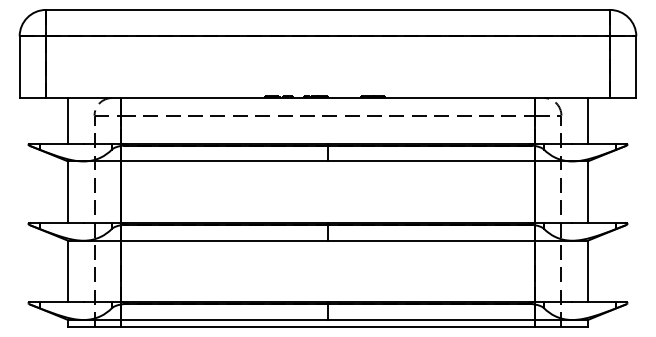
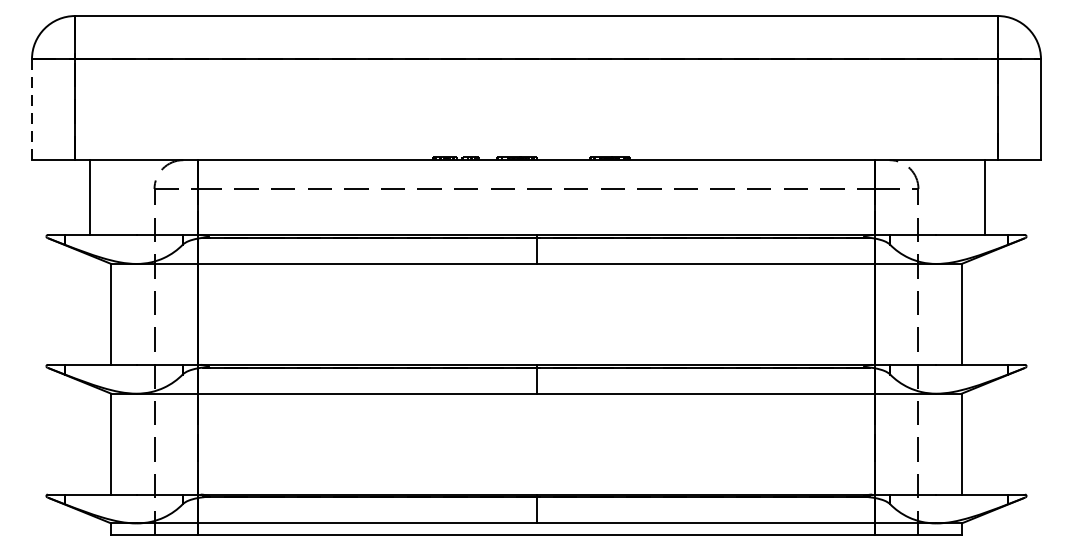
line: (19, 67) -> (31, 110), solid -> dashed
line: (68, 120) -> (90, 196), moved
line: (587, 120) -> (984, 196), moved

